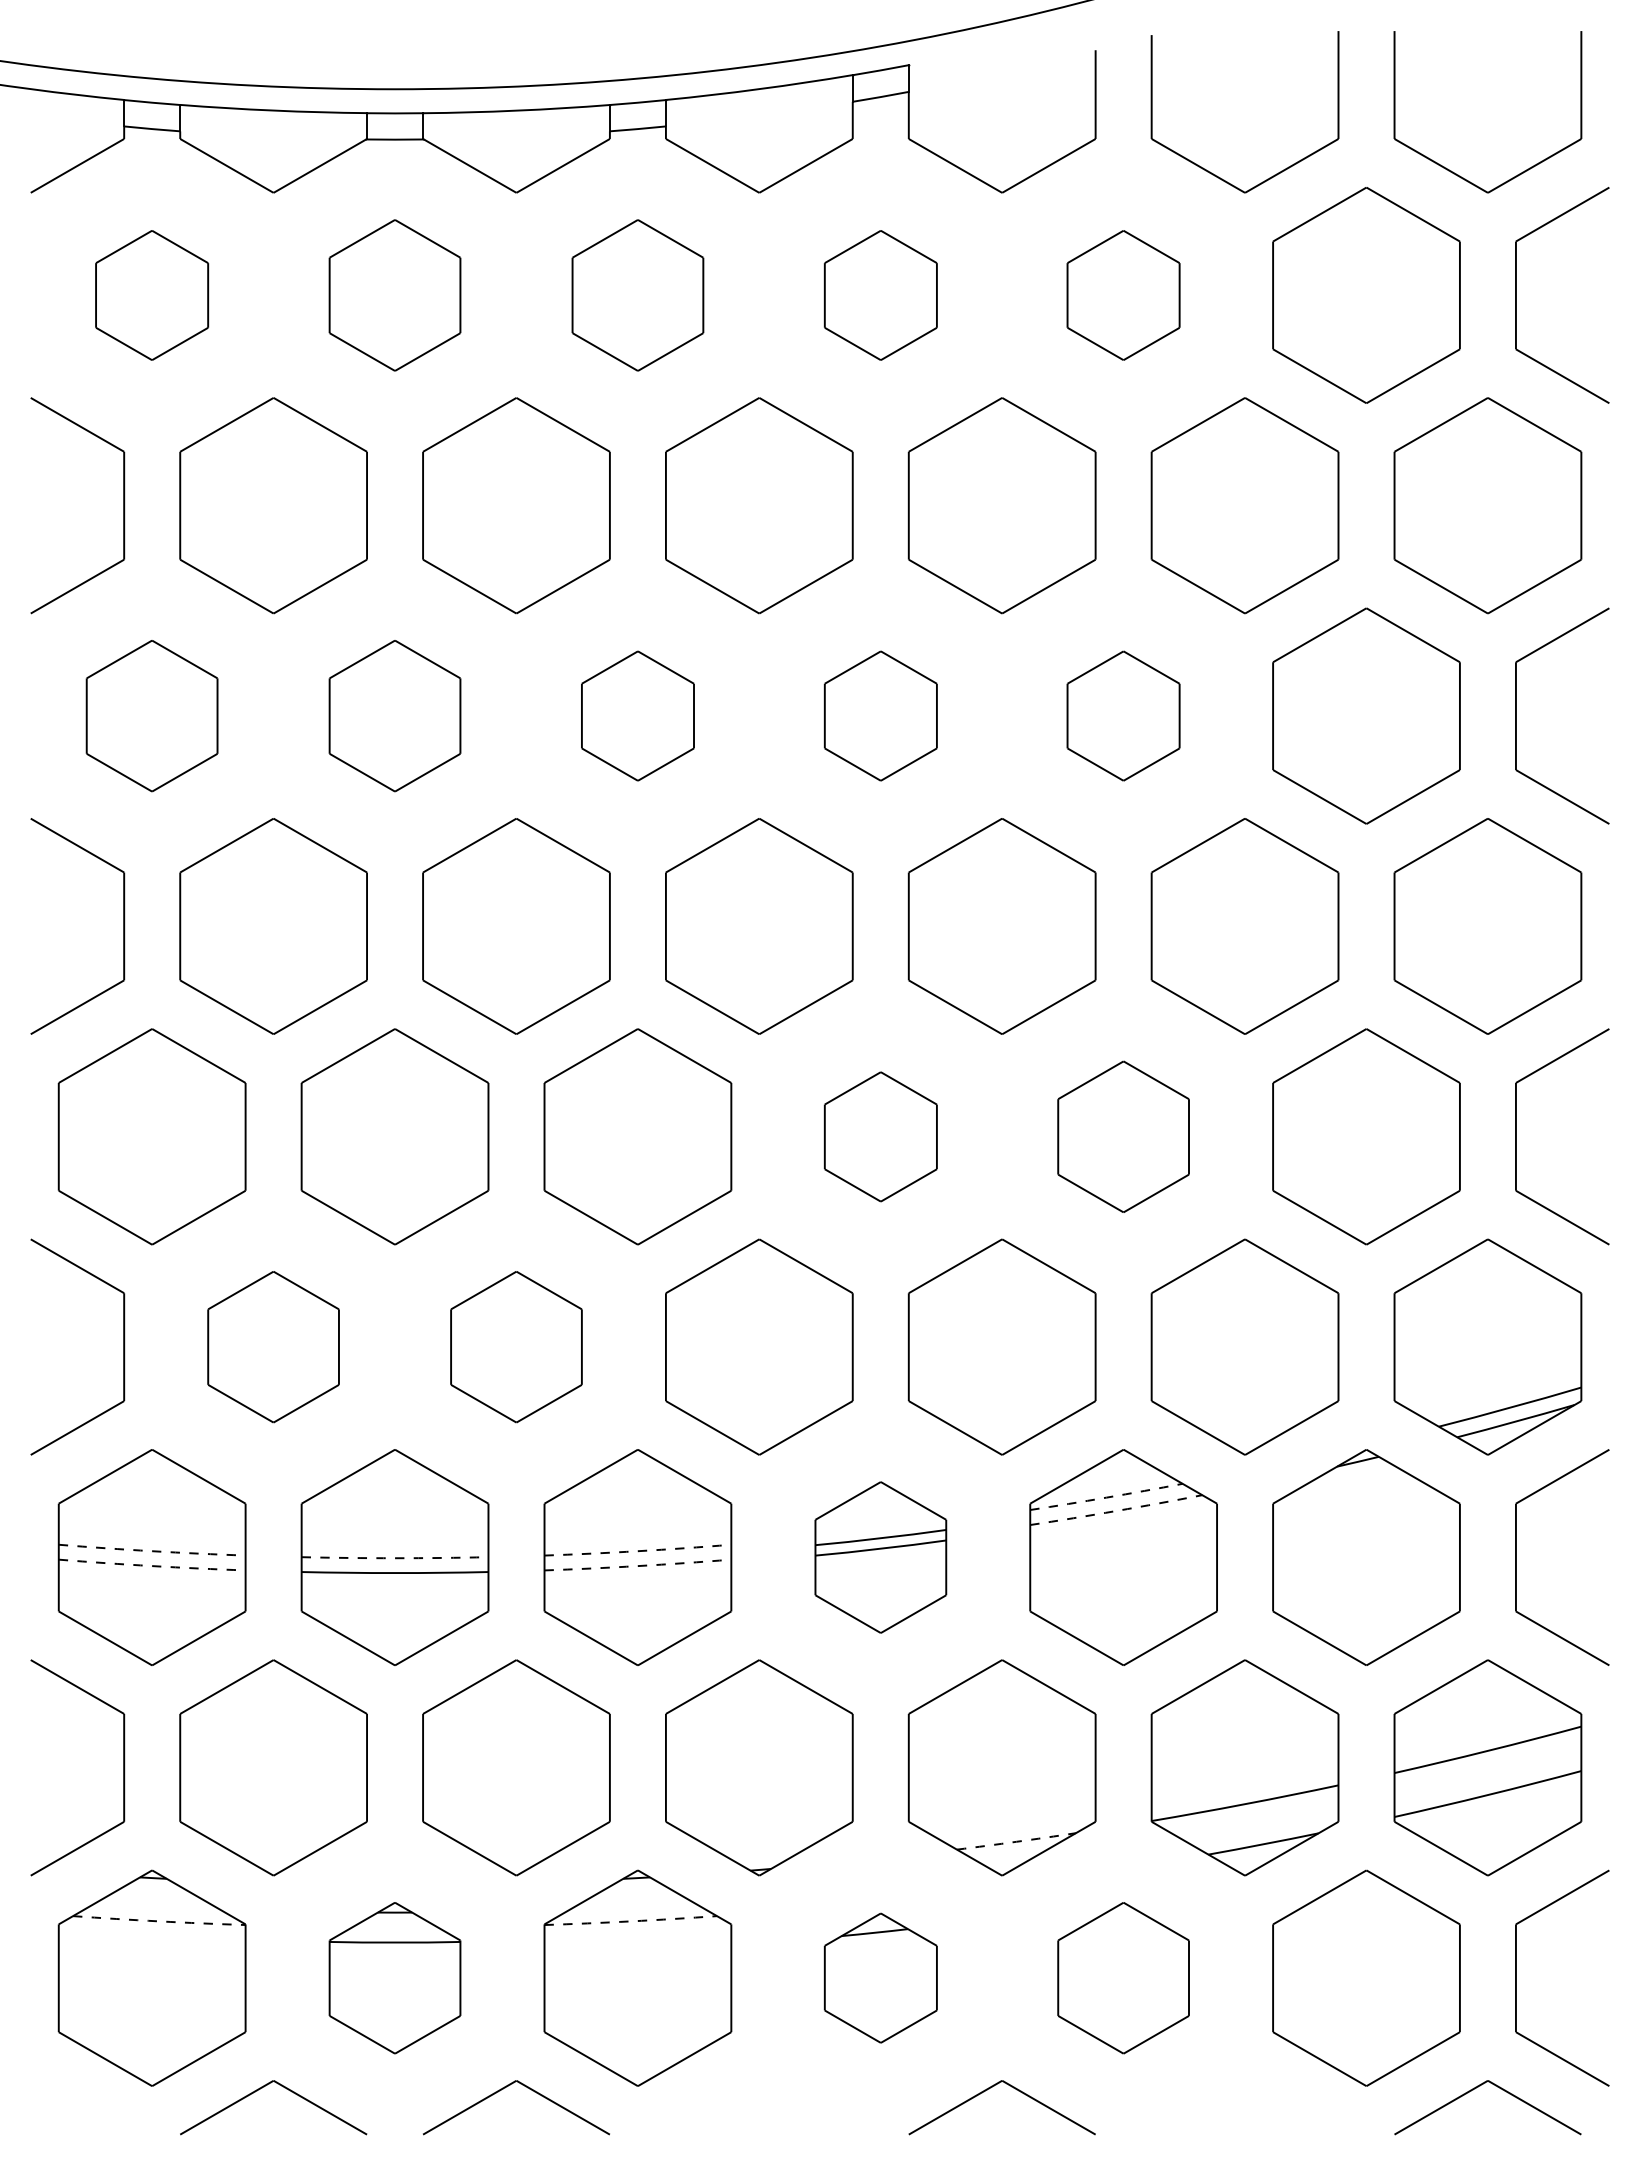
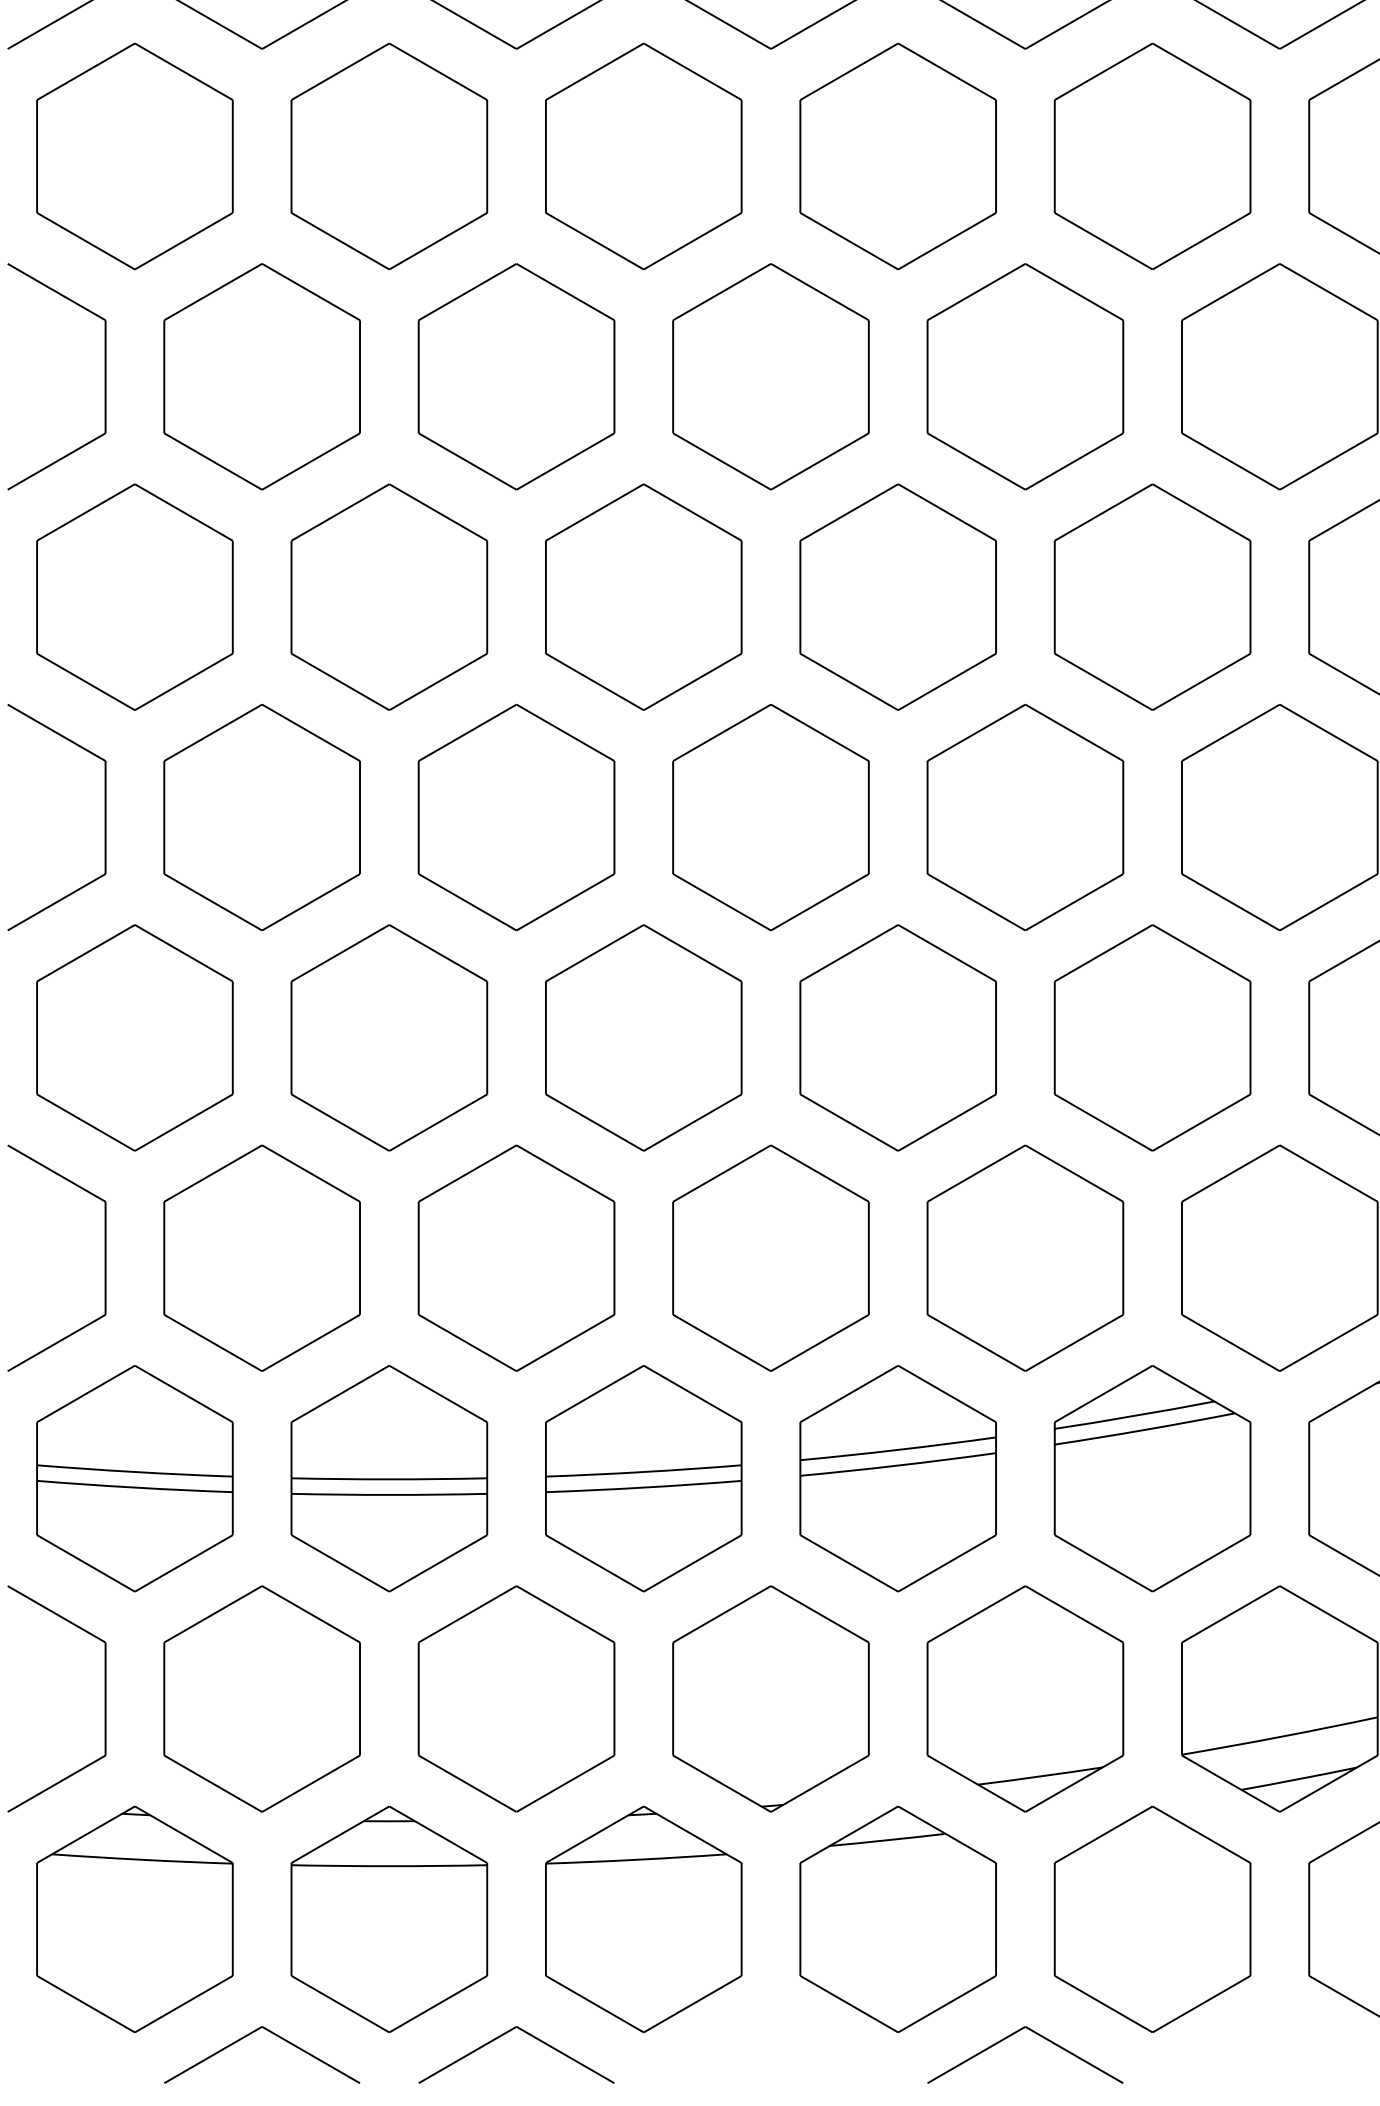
part: (151, 295) -> (134, 156), size x1.67
part: (394, 295) -> (388, 156), size x1.43
part: (637, 295) -> (643, 156), size x1.43
part: (880, 295) -> (897, 156), size x1.67
part: (1123, 295) -> (1152, 156), size x1.67
part: (151, 715) -> (134, 596), size x1.43
part: (394, 715) -> (388, 596), size x1.43
part: (637, 715) -> (643, 596), size x1.67
part: (880, 715) -> (897, 596), size x1.67
part: (1123, 715) -> (1152, 596), size x1.67
part: (880, 1136) -> (897, 1037), size x1.67
part: (1123, 1136) -> (1152, 1037), size x1.43
part: (273, 1346) -> (262, 1257), size x1.43
part: (516, 1346) -> (516, 1257), size x1.43
arc: (1106, 1497) -> (1134, 1415), dashed -> solid
arc: (1116, 1510) -> (1145, 1429), dashed -> solid
arc: (152, 1551) -> (135, 1472), dashed -> solid
arc: (637, 1551) -> (643, 1472), dashed -> solid
part: (880, 1557) -> (897, 1478), size x1.43
arc: (395, 1558) -> (389, 1479), dashed -> solid
arc: (152, 1566) -> (135, 1488), dashed -> solid
arc: (637, 1566) -> (643, 1488), dashed -> solid
arc: (1016, 1841) -> (1040, 1776), dashed -> solid
arc: (159, 1921) -> (142, 1859), dashed -> solid
arc: (630, 1921) -> (636, 1859), dashed -> solid
part: (394, 1977) -> (388, 1918), size x1.43
part: (880, 1977) -> (897, 1918), size x1.67
part: (1123, 1977) -> (1152, 1918), size x1.43

